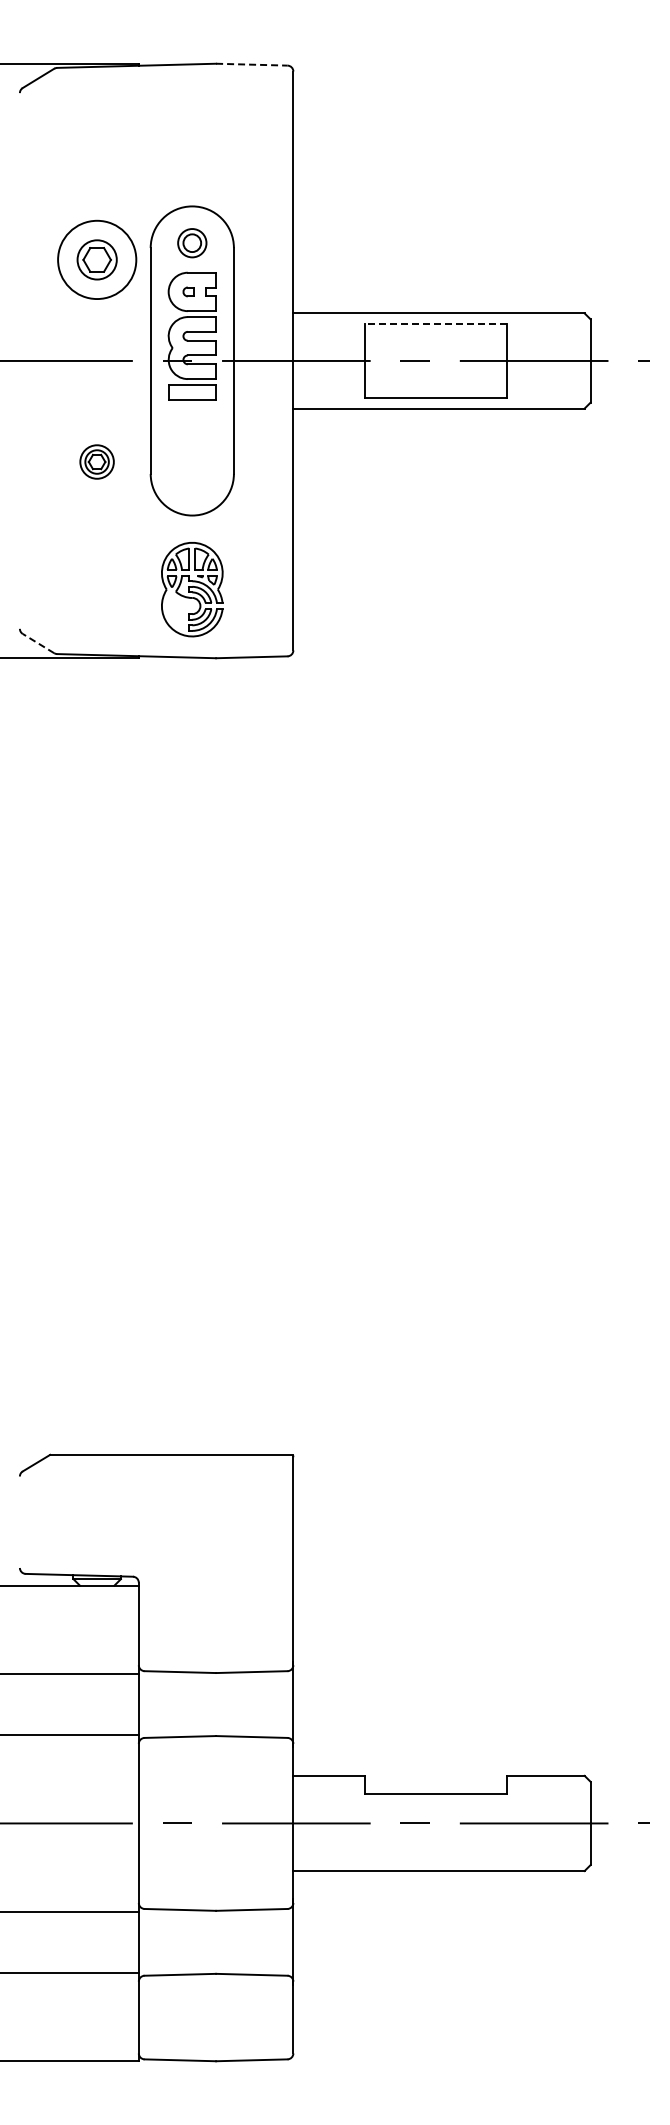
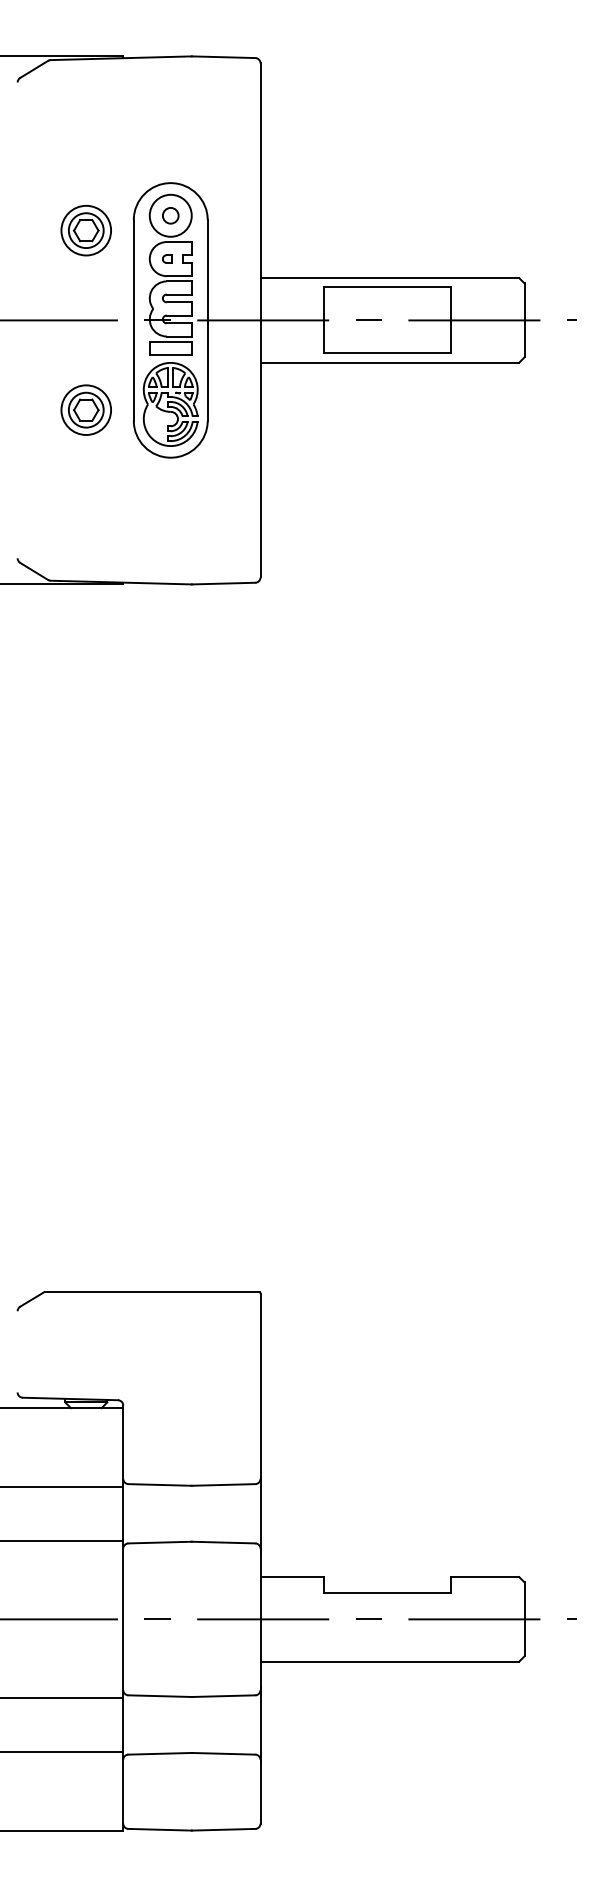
line: (251, 64) -> (223, 57), dashed -> solid
circle: (191, 242) -> (170, 215), size x1.67
circle: (97, 259) -> (86, 230), size x0.71
line: (435, 323) -> (386, 287), dashed -> solid
part: (96, 461) -> (85, 409), size x1.67
part: (192, 589) -> (170, 404), moved
line: (38, 643) -> (34, 571), dashed -> solid

